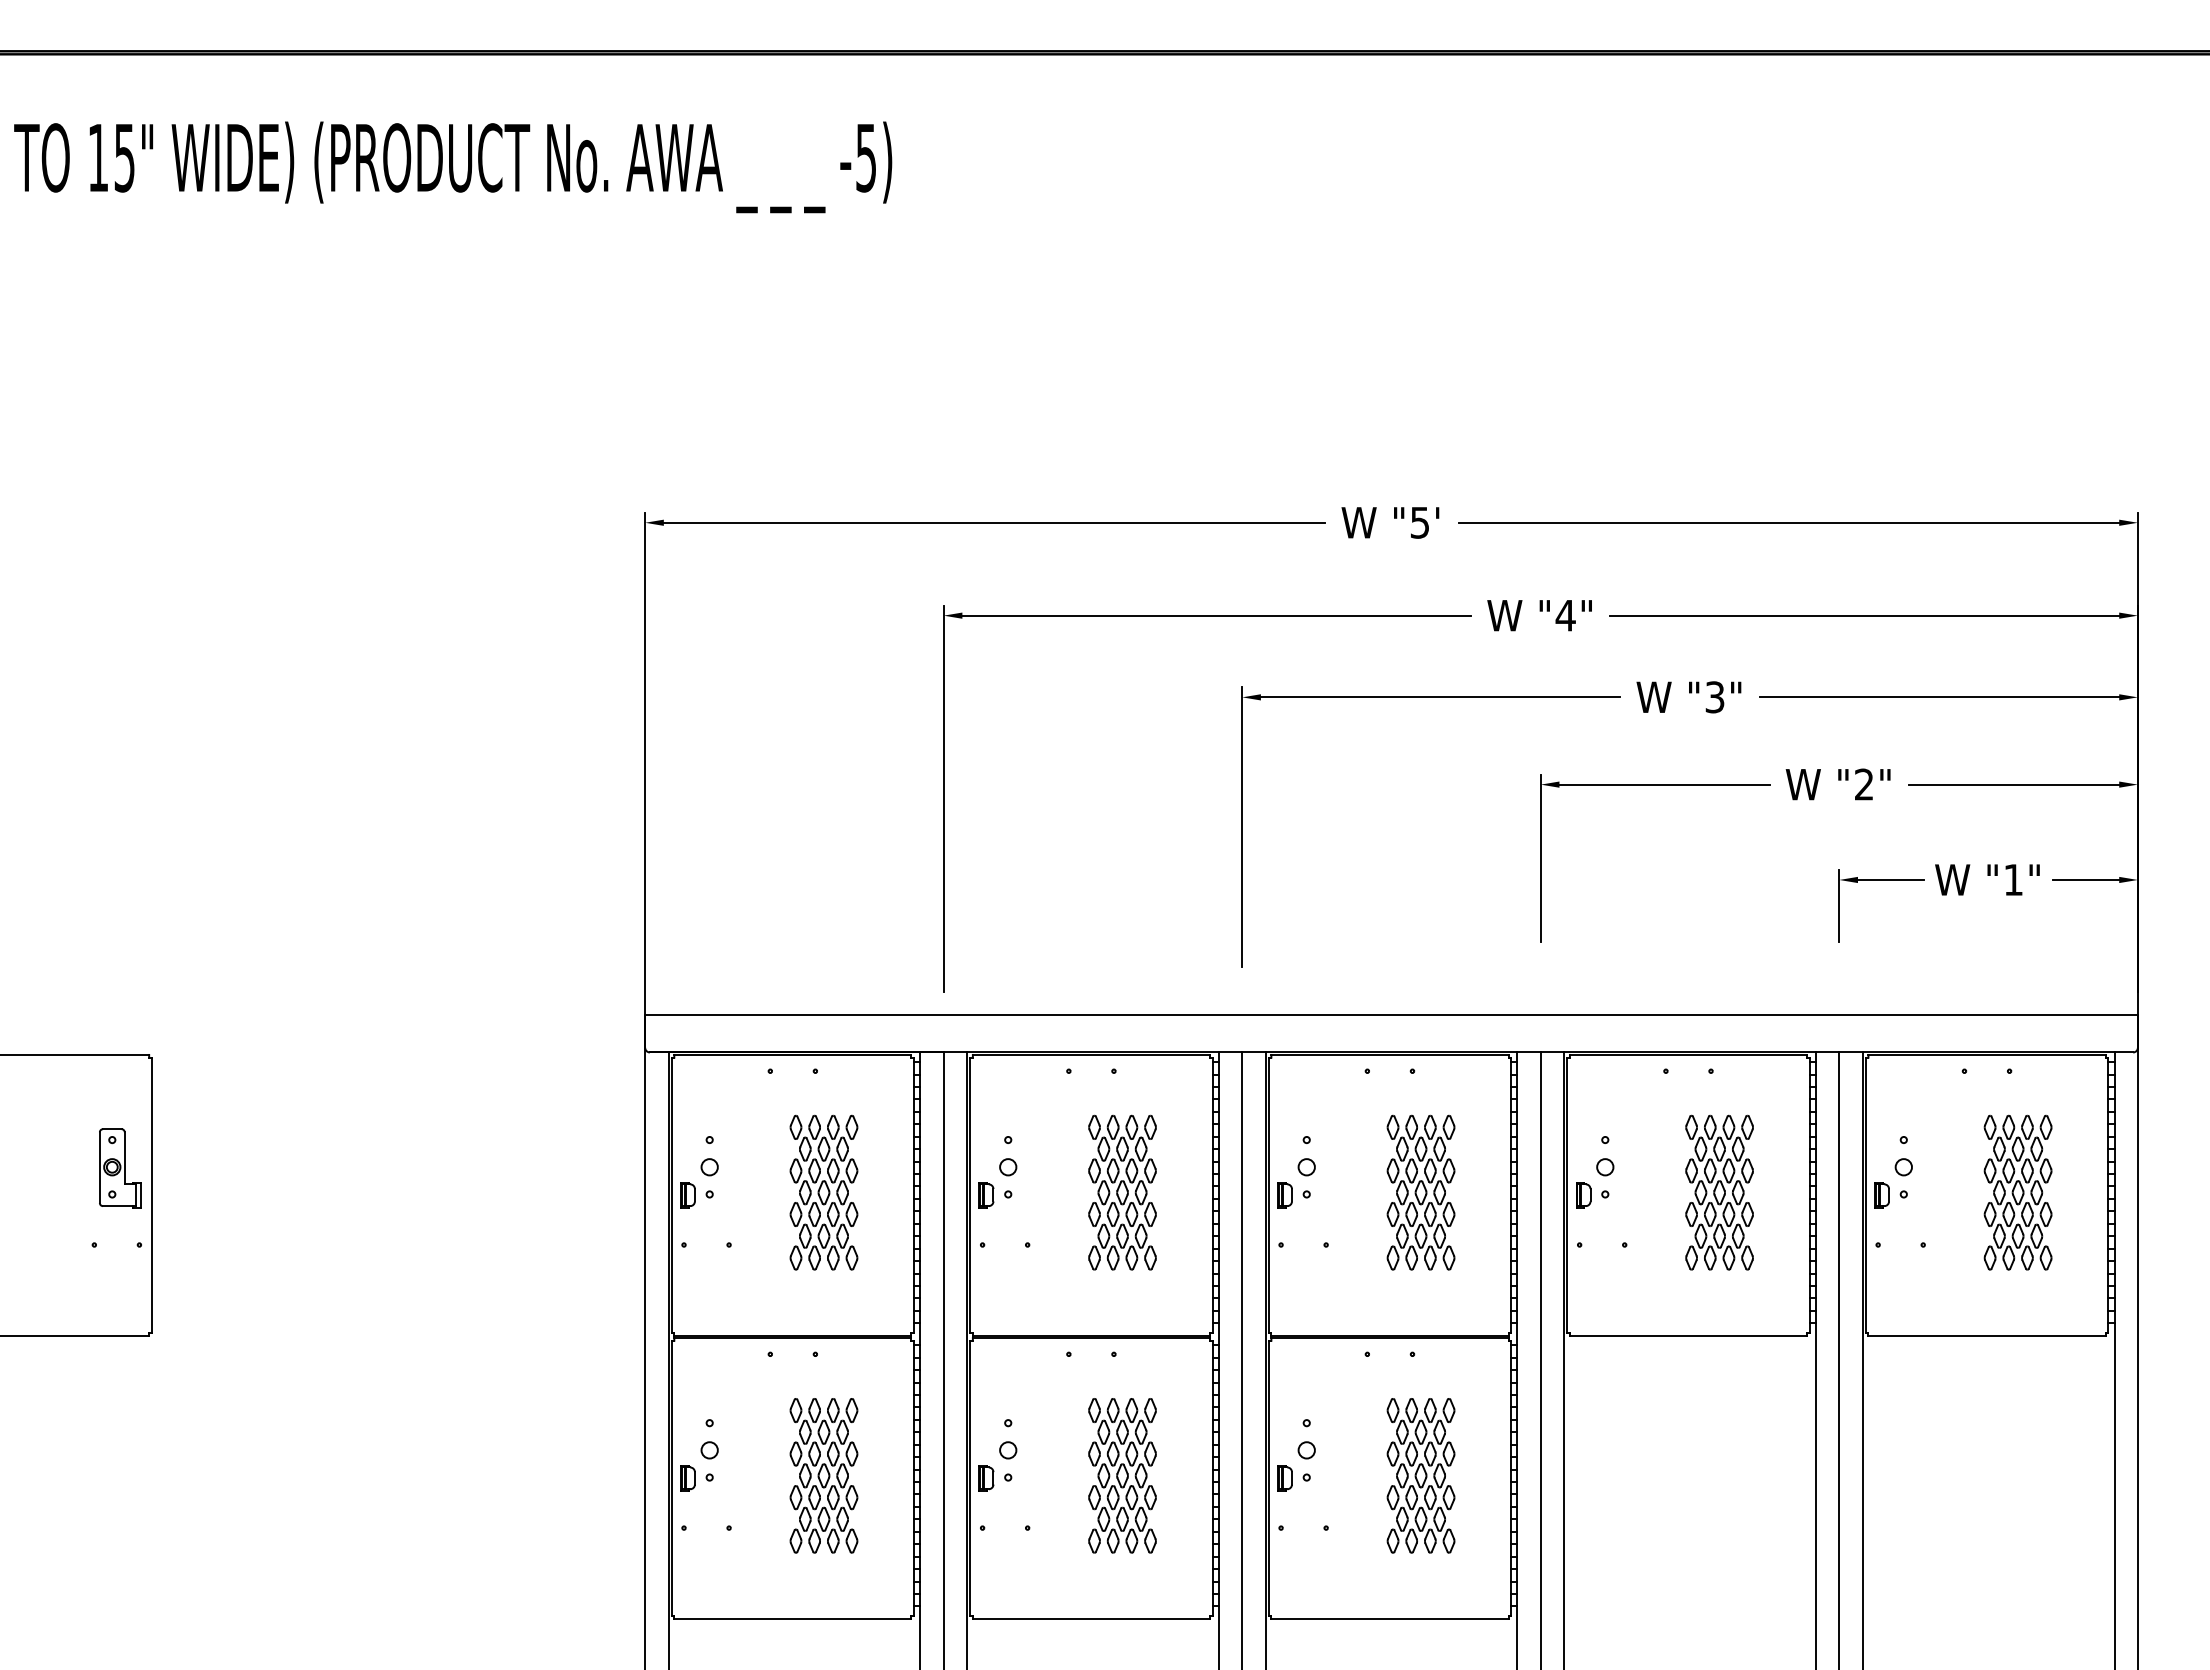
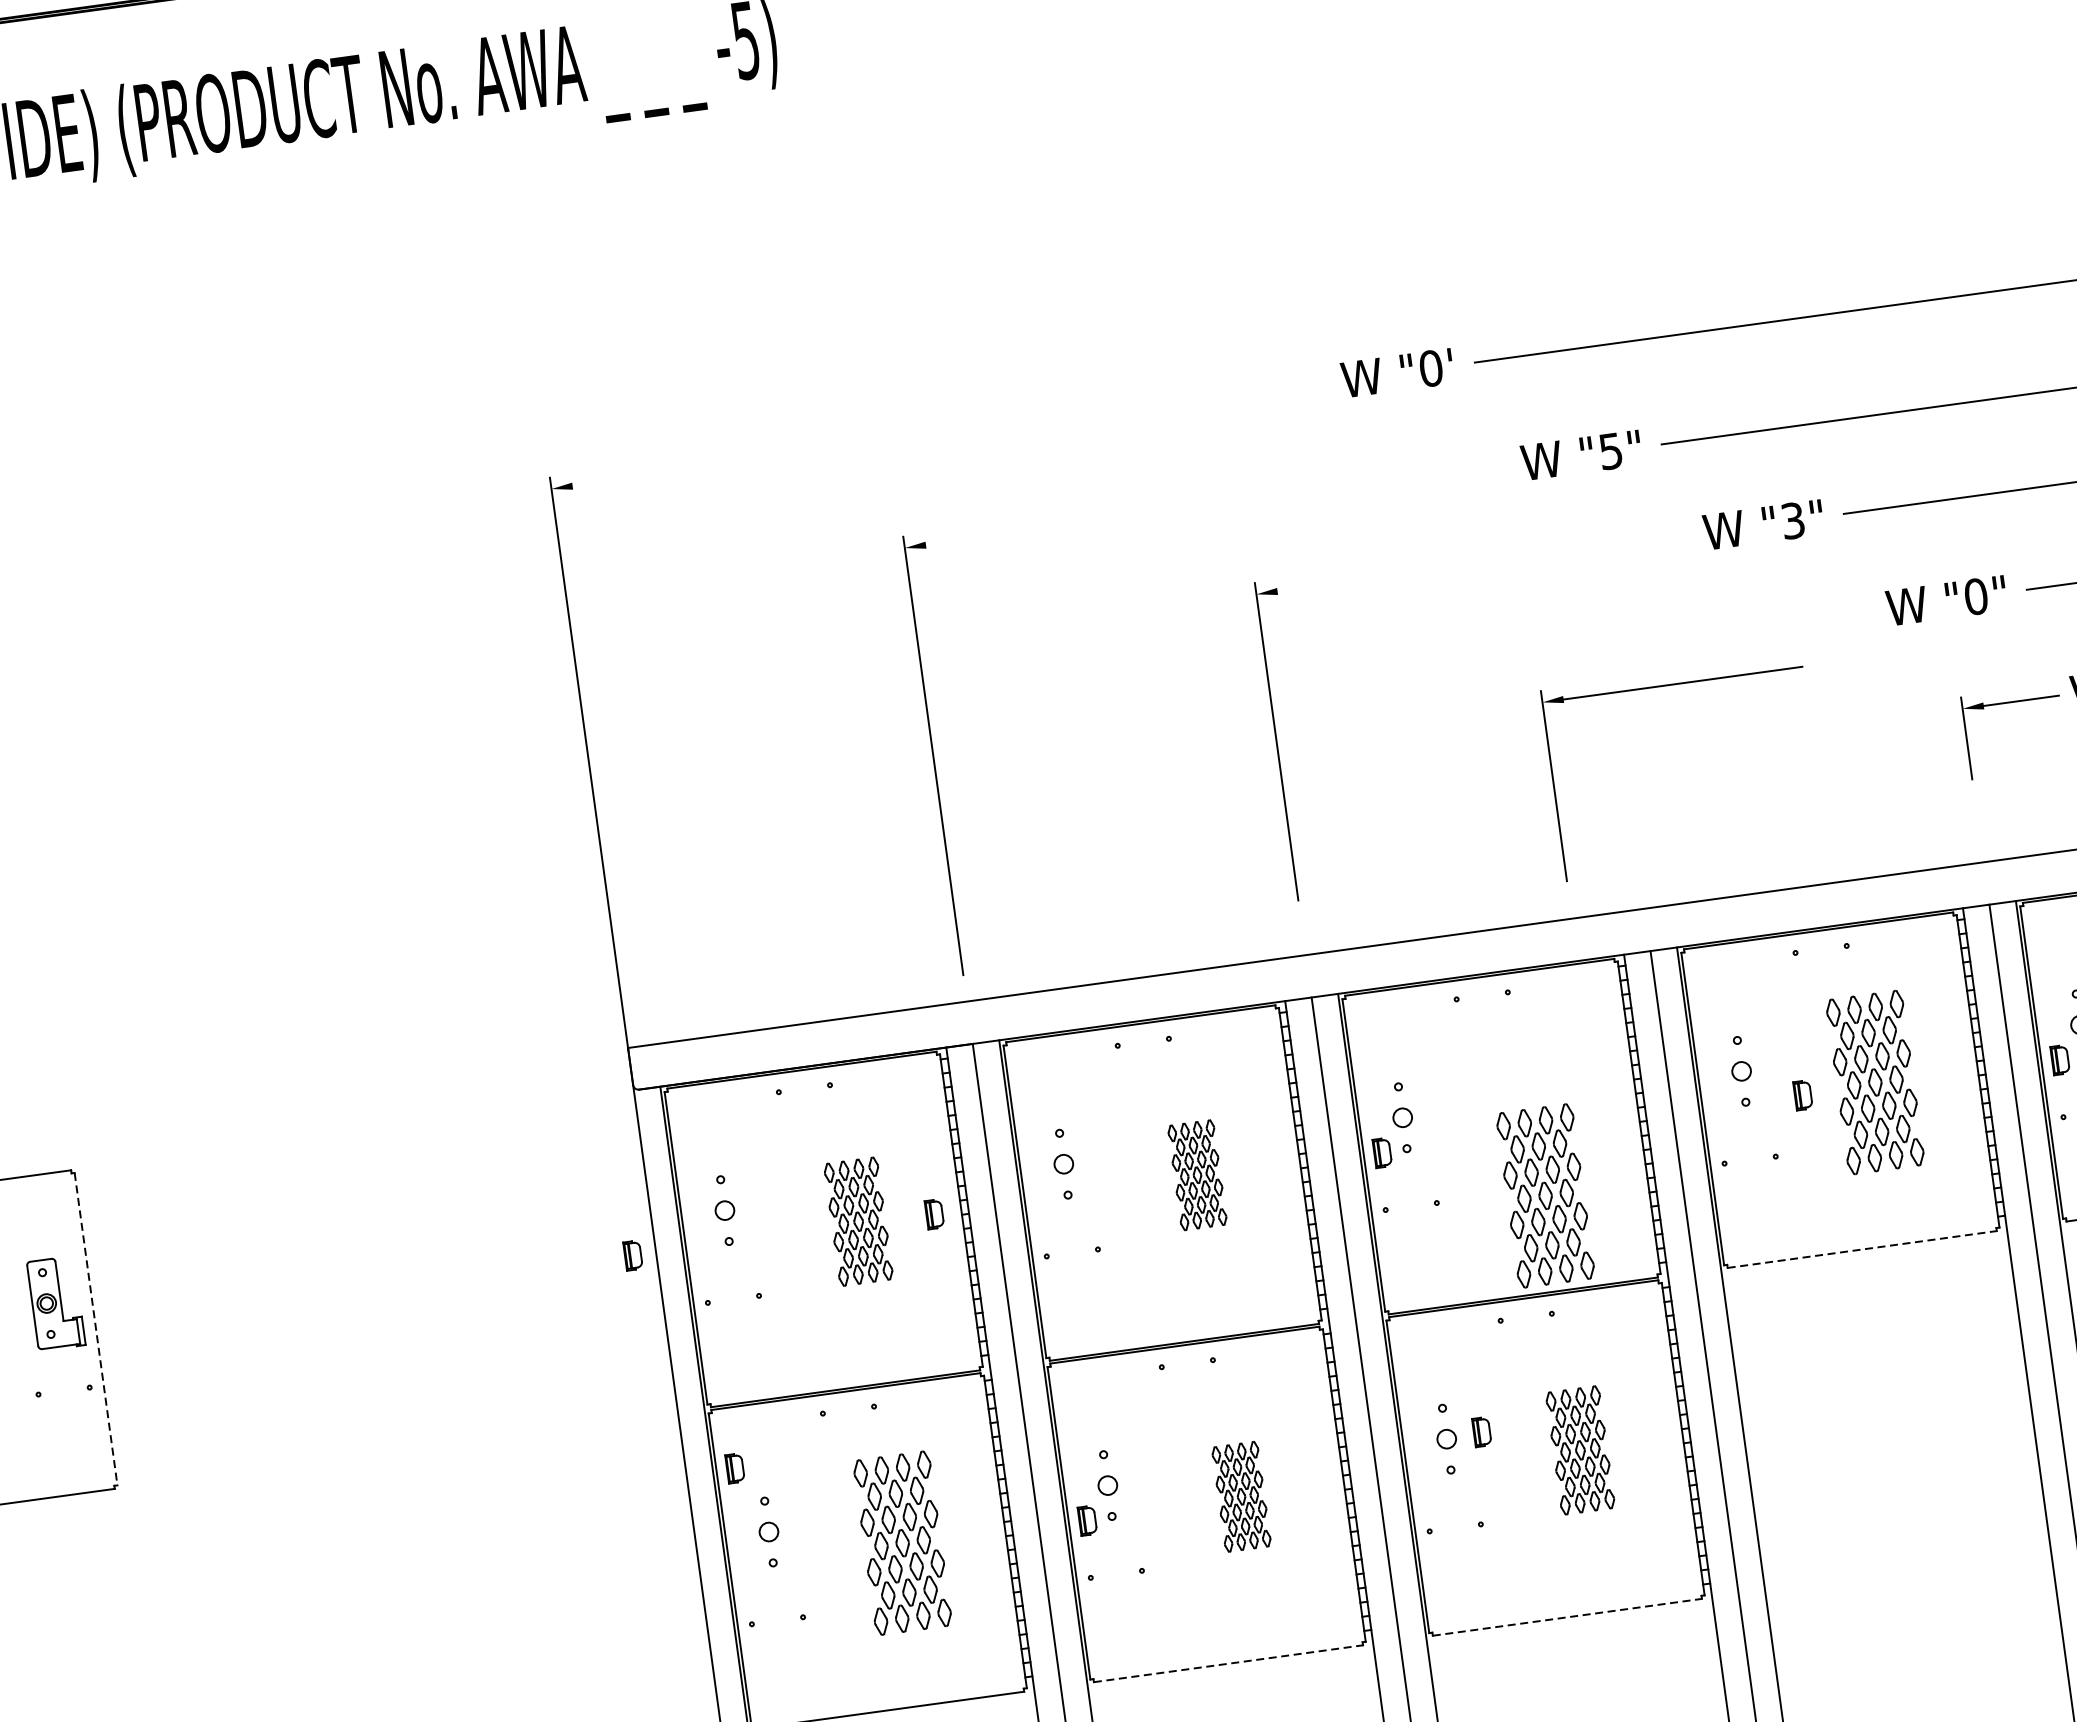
line: (993, 522) -> (946, 434), removed
text: (1419, 522) -> (1430, 368), "5' -> "0'
line: (1216, 615) -> (1214, 505), removed
text: (1565, 615) -> (1610, 451), "4" -> "5"
line: (1440, 697) -> (1481, 563), removed
text: (1863, 784) -> (1975, 596), "2" -> "0"
part: (1655, 785) -> (1672, 685), moved
part: (823, 1192) -> (858, 1221), size x0.7
part: (1122, 1192) -> (1197, 1175), size x0.6
part: (1420, 1192) -> (1544, 1195), moved
line: (151, 1195) -> (95, 1329), solid -> dashed
part: (687, 1195) -> (632, 1255), moved
part: (986, 1195) -> (934, 1214), moved
part: (1583, 1195) -> (1803, 1095), moved
line: (1688, 1335) -> (1862, 1249), solid -> dashed
part: (1122, 1475) -> (1241, 1496), size x0.6
part: (1420, 1475) -> (1579, 1450), size x0.7
part: (687, 1478) -> (734, 1468), moved
part: (1284, 1478) -> (1481, 1432), moved
line: (1091, 1618) -> (1228, 1663), solid -> dashed
line: (1389, 1618) -> (1566, 1617), solid -> dashed

